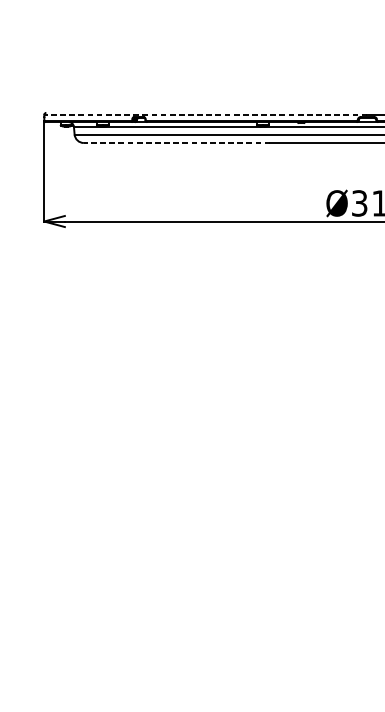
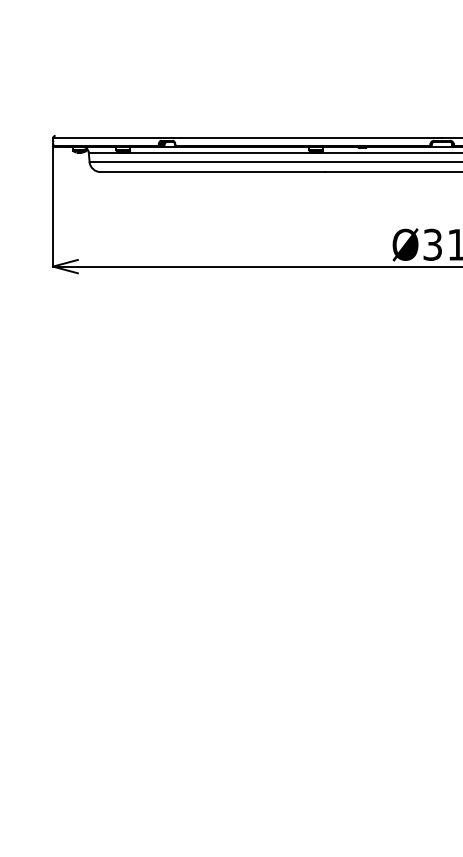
line: (205, 115) -> (247, 138), dashed -> solid
line: (176, 143) -> (212, 172), dashed -> solid

